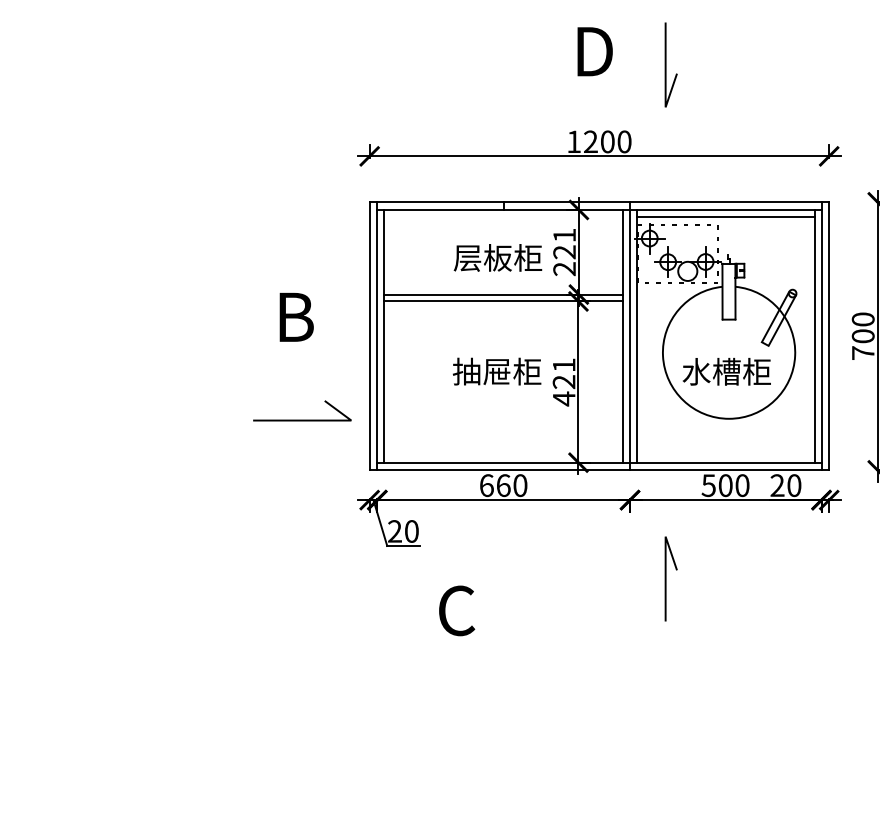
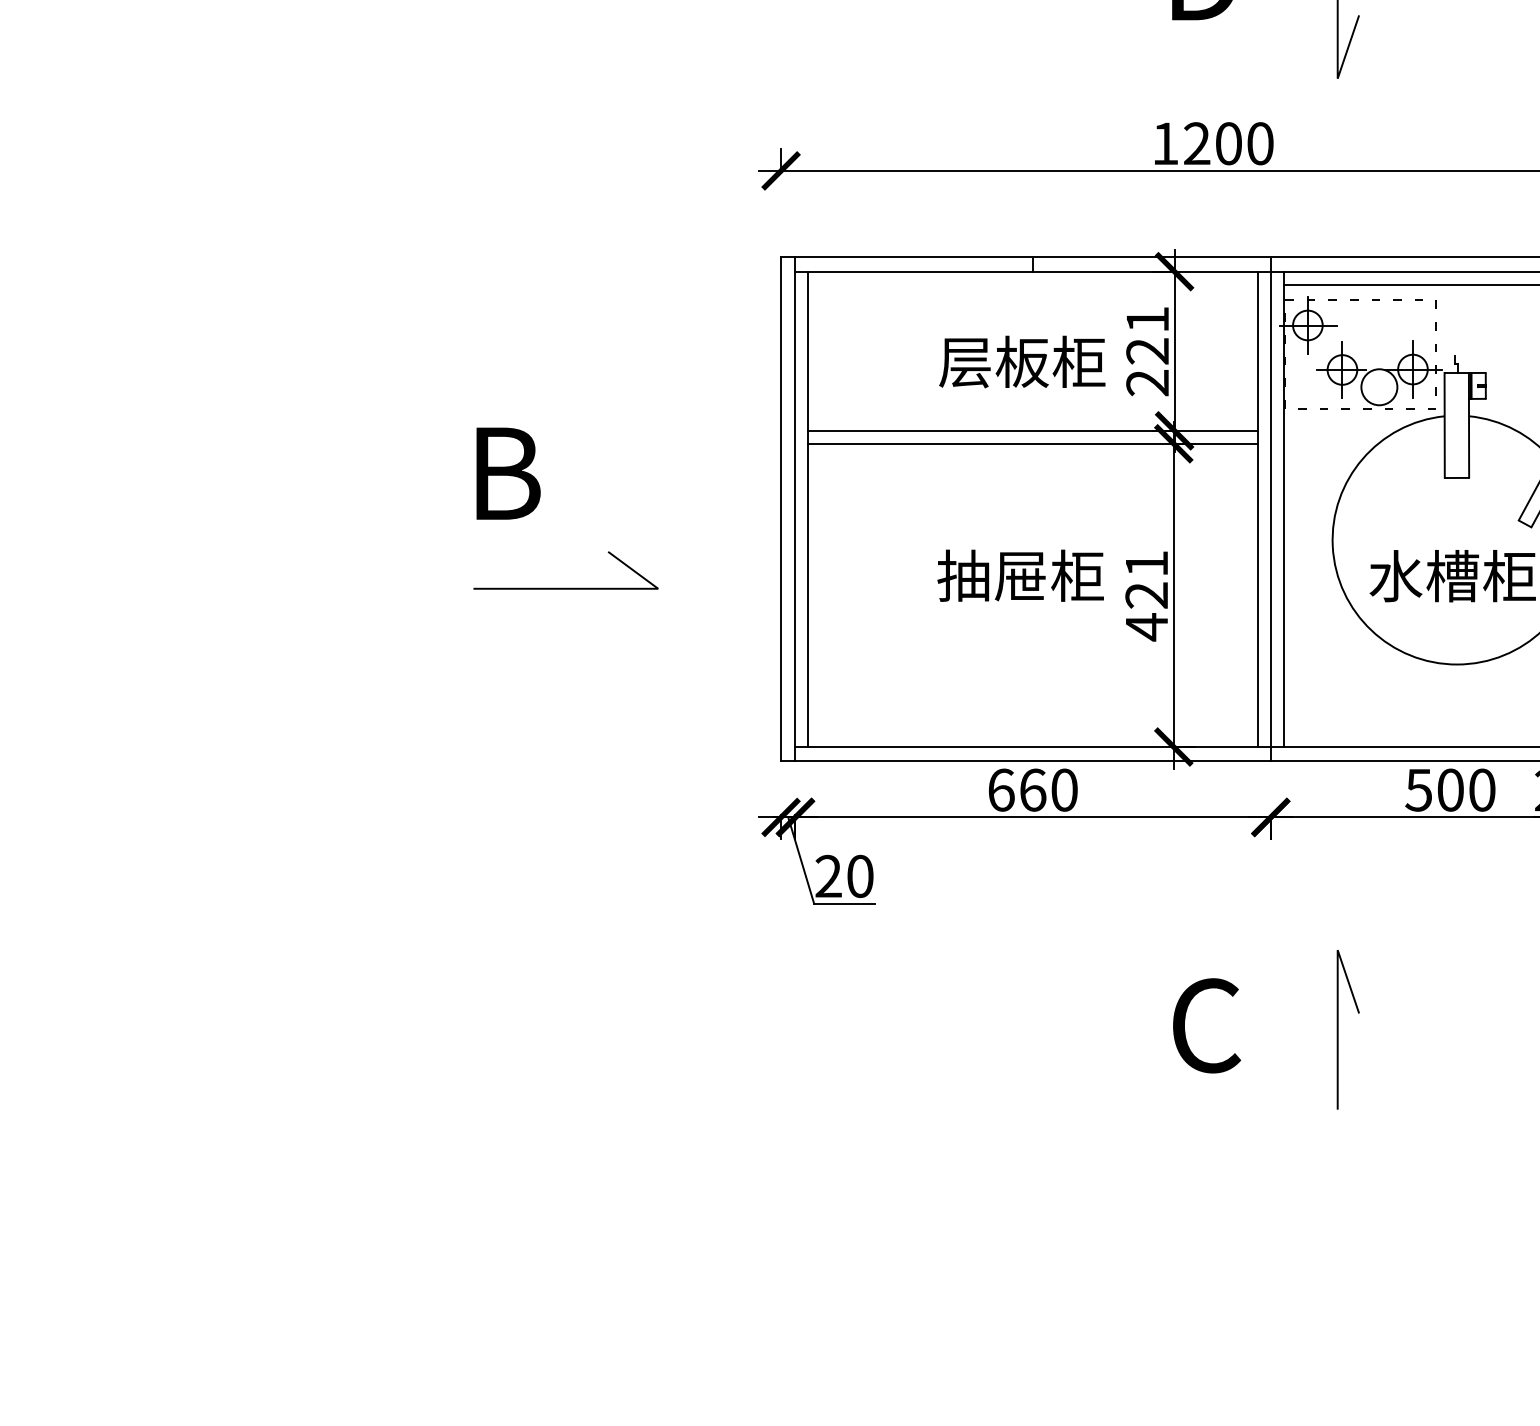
text: (296, 317) -> (508, 473), moved
line: (302, 419) -> (566, 586), moved
line: (666, 578) -> (1339, 1028), moved
text: (457, 610) -> (1207, 1025), moved

